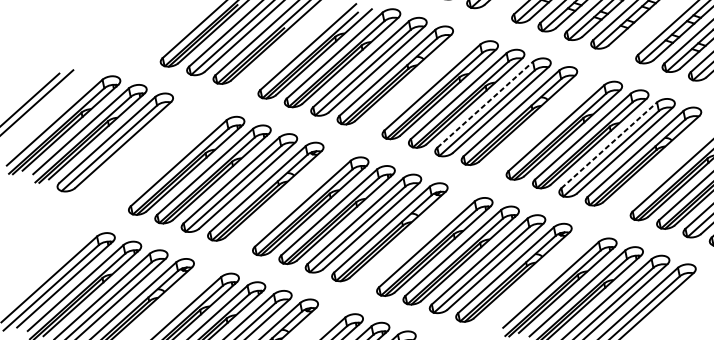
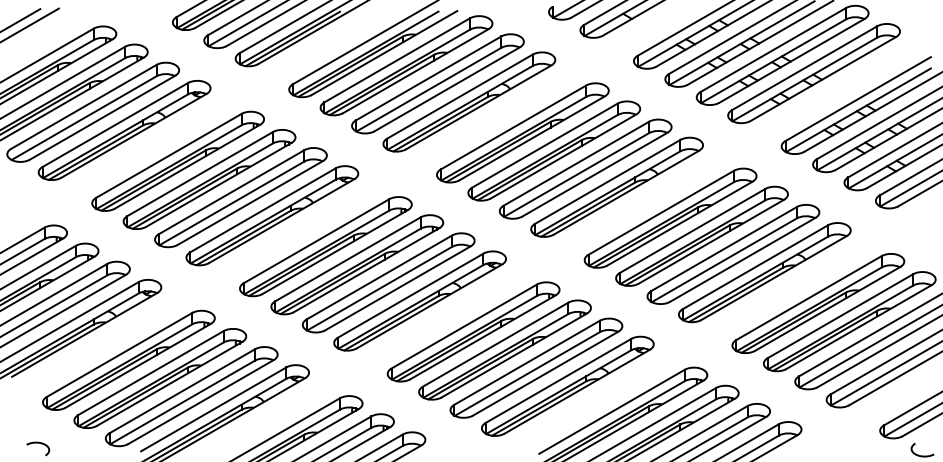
line: (485, 104) -> (576, 163), dashed -> solid
line: (609, 145) -> (724, 249), dashed -> solid
part: (141, 151) -> (124, 130), added

